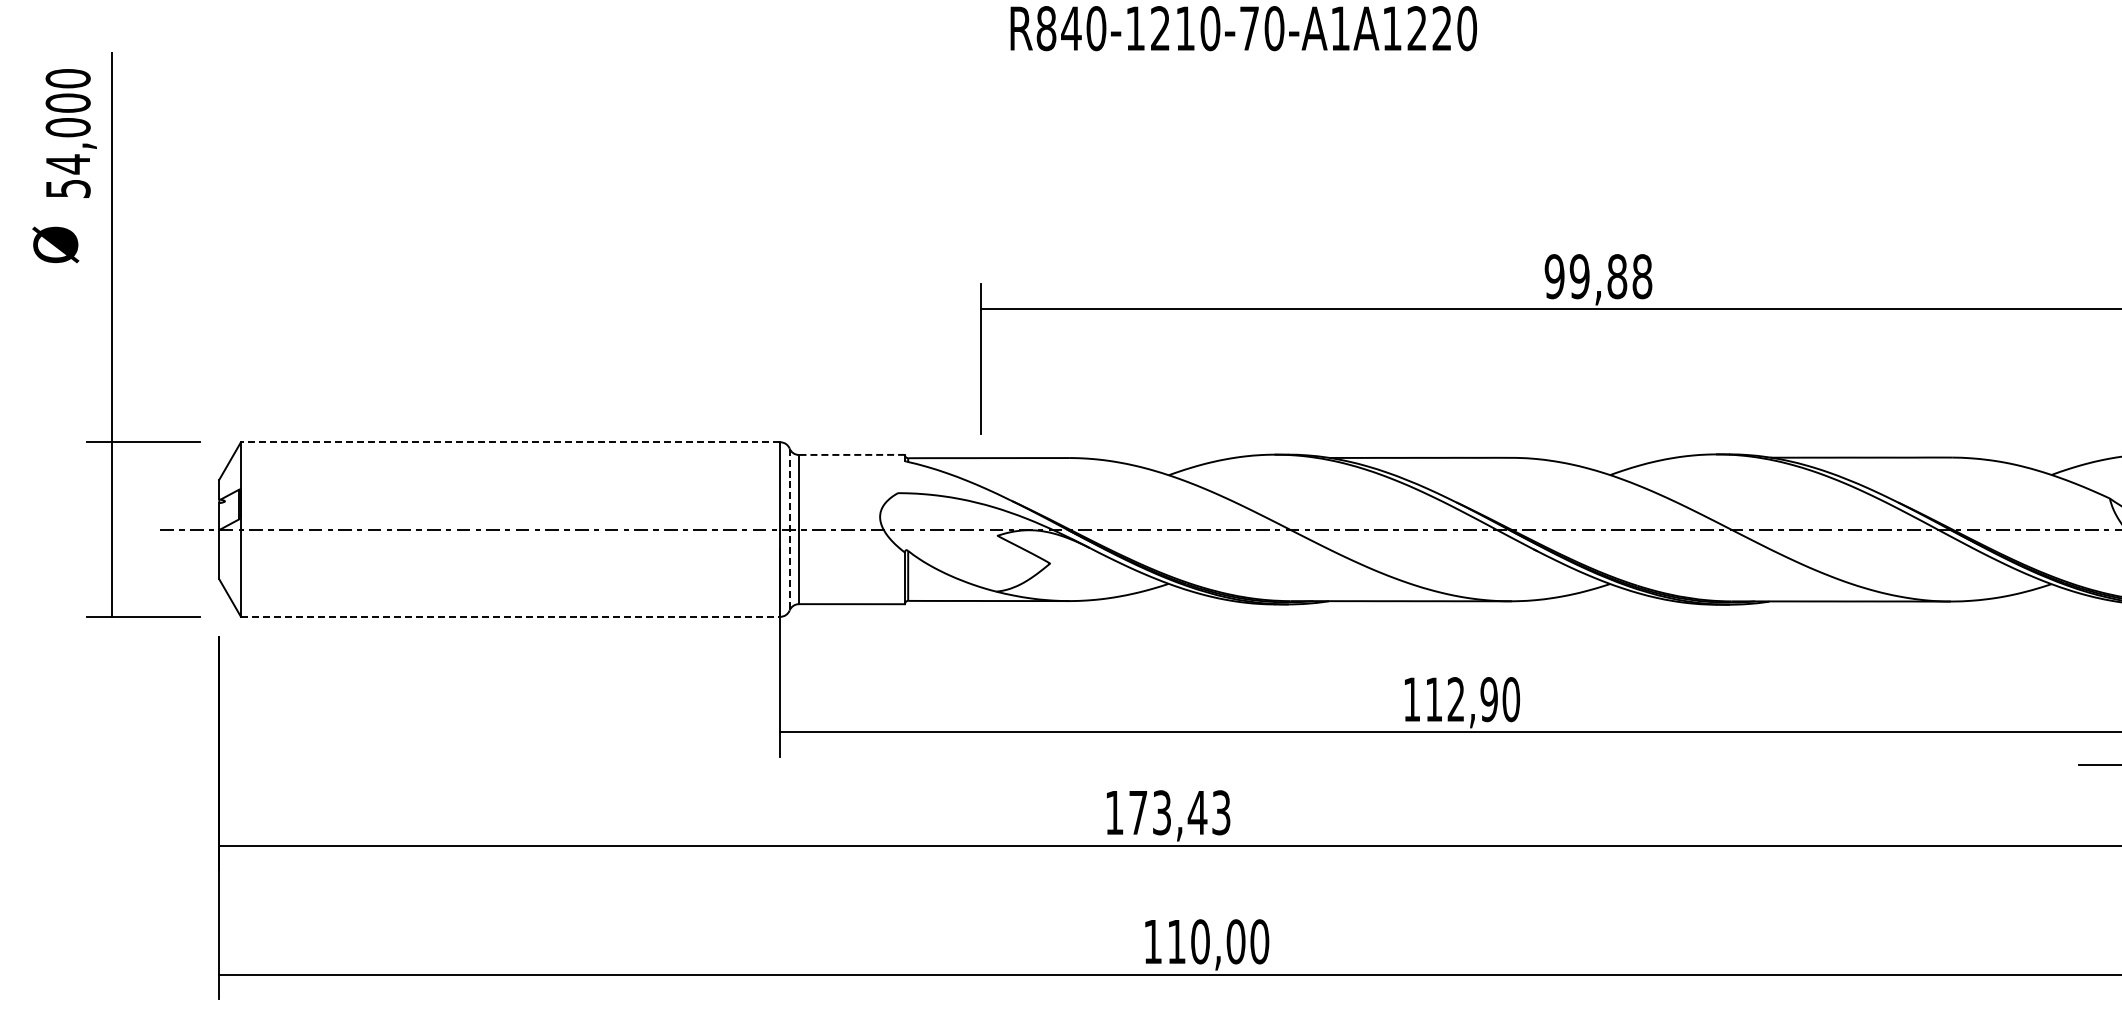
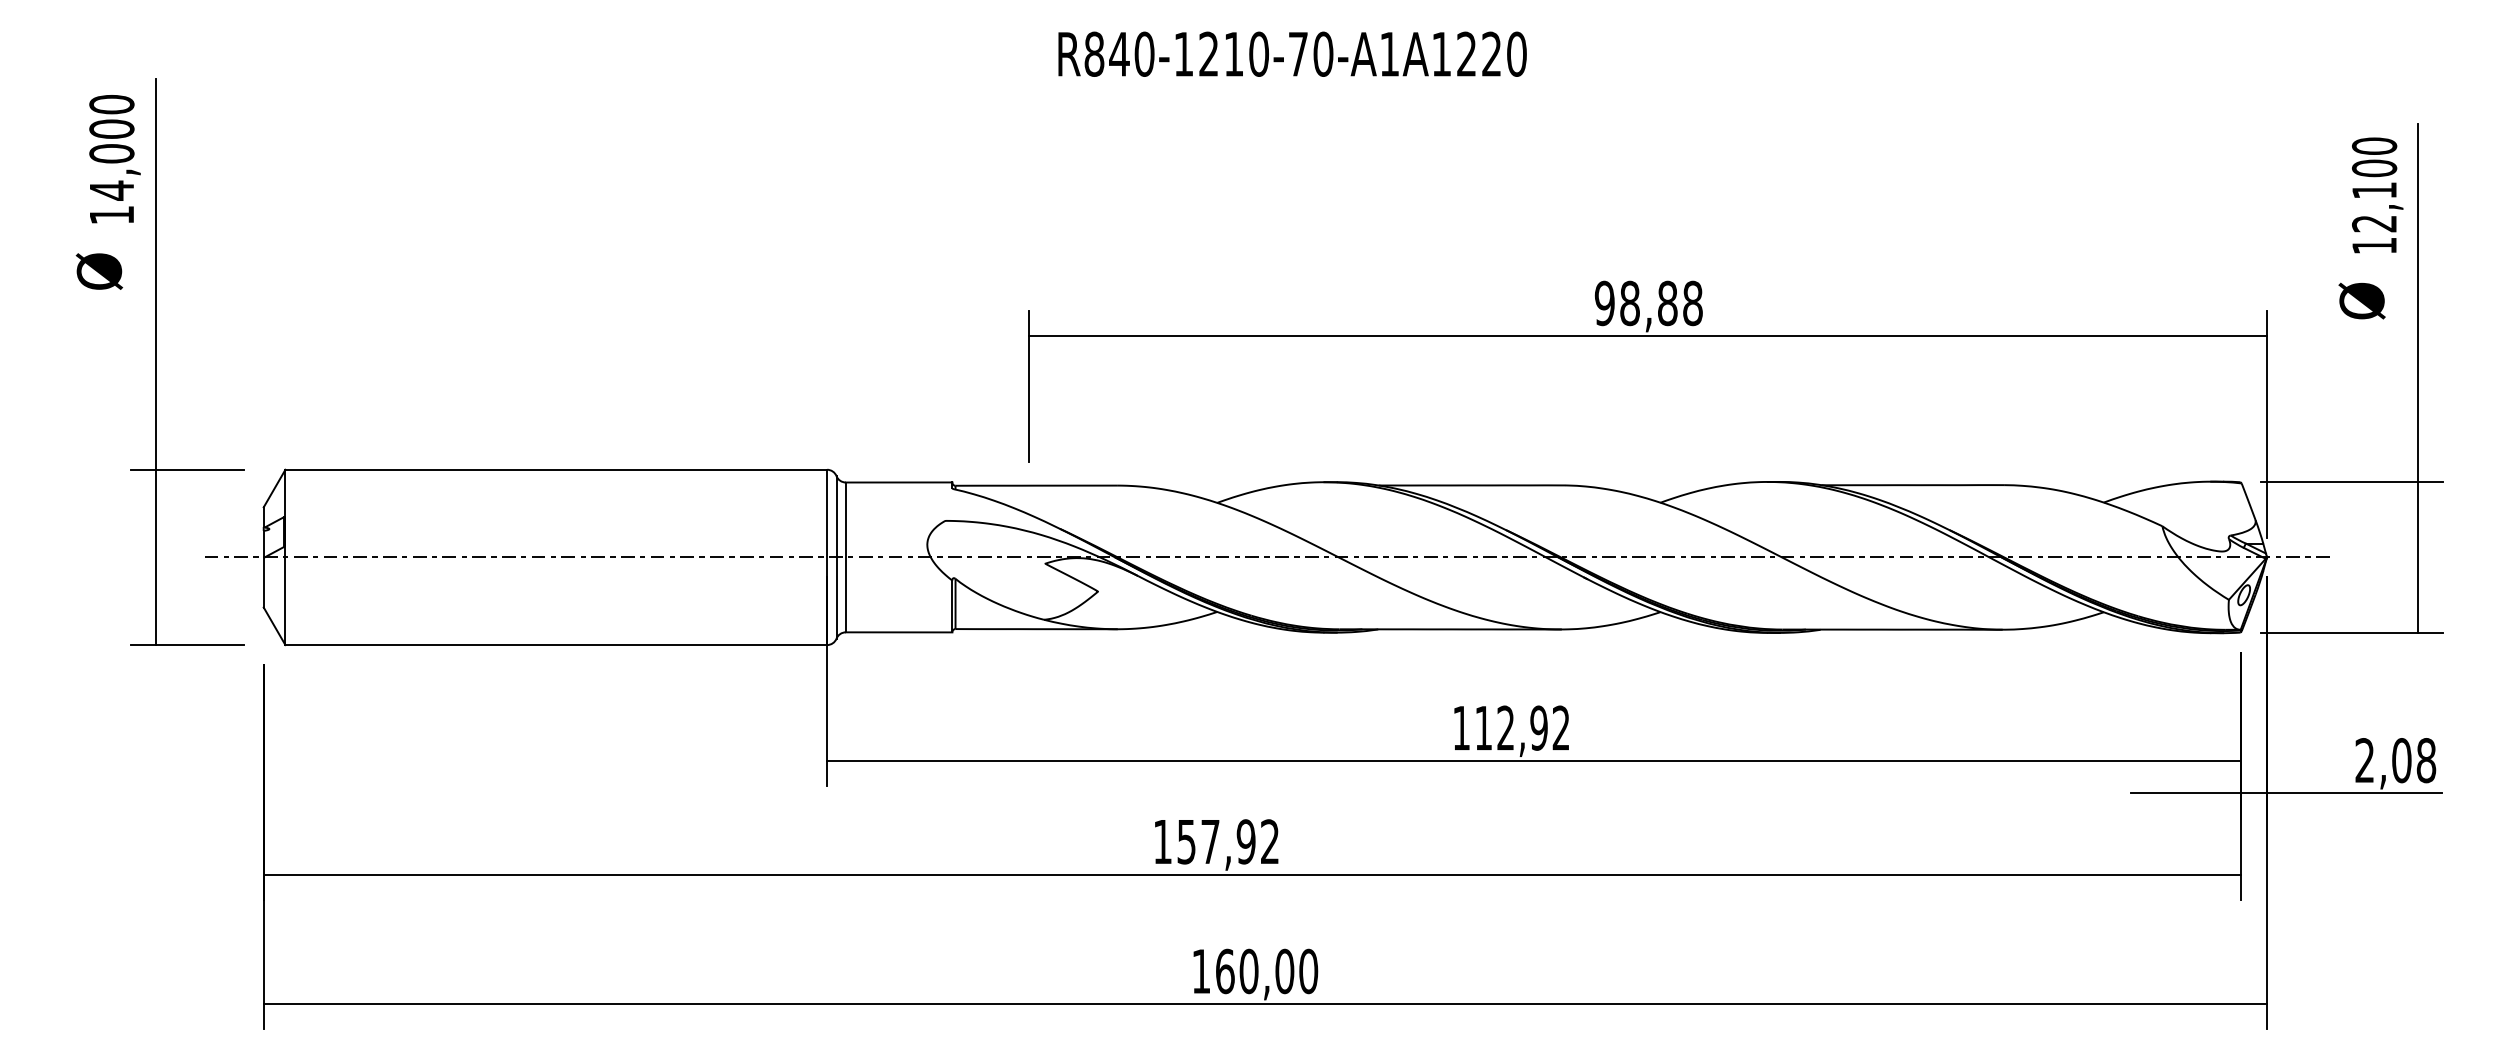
text: (68, 189) -> (112, 215), 54,000 -> 14,000
text: (1579, 276) -> (1629, 303), 99,88 -> 98,88
line: (510, 442) -> (556, 469), dashed -> solid
line: (851, 454) -> (898, 482), dashed -> solid
line: (789, 529) -> (836, 557), dashed -> solid
line: (510, 617) -> (556, 645), dashed -> solid
text: (1511, 698) -> (1561, 727), 112,90 -> 112,92
text: (1178, 812) -> (1227, 841), 173,43 -> 157,92
text: (1176, 941) -> (1225, 971), 110,00 -> 160,00

